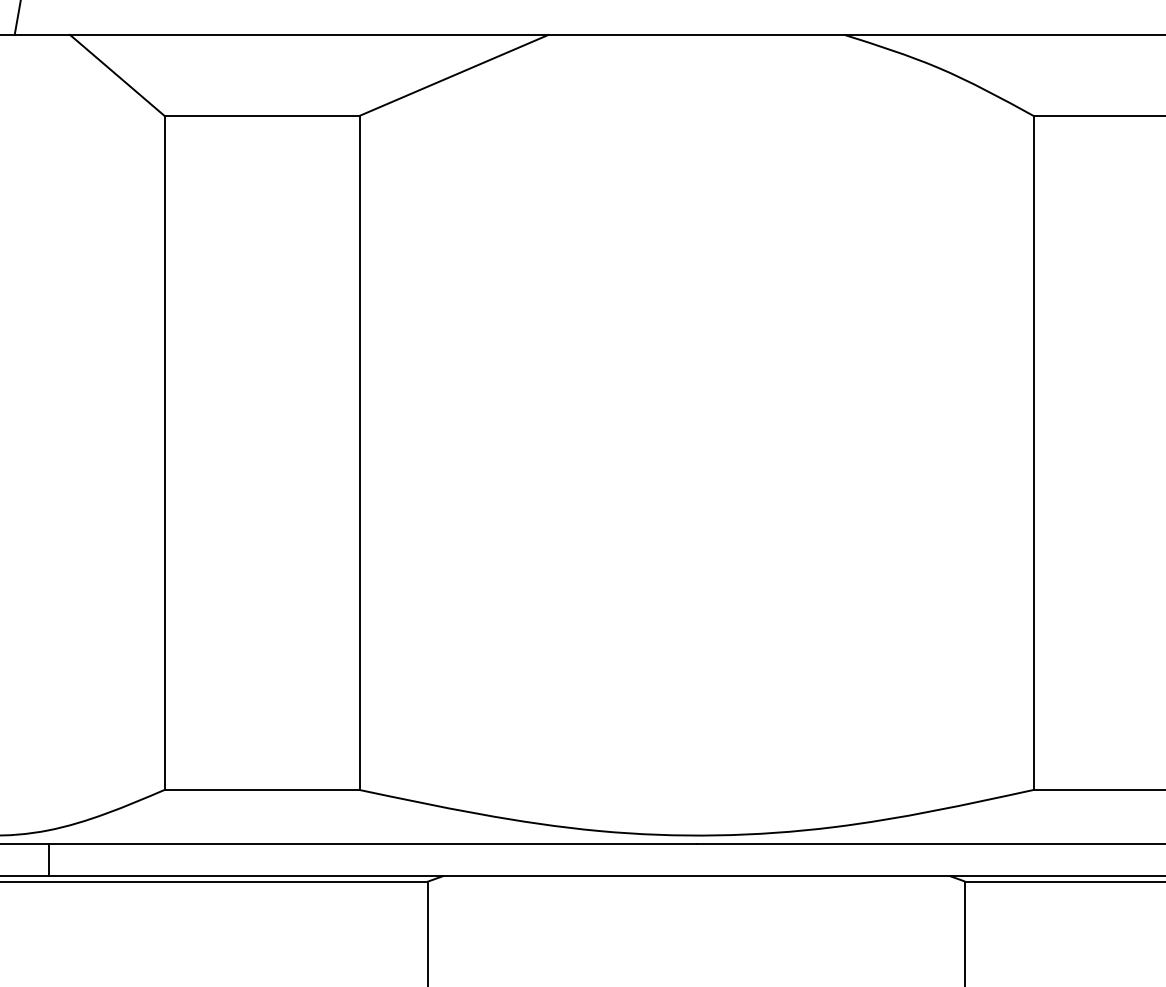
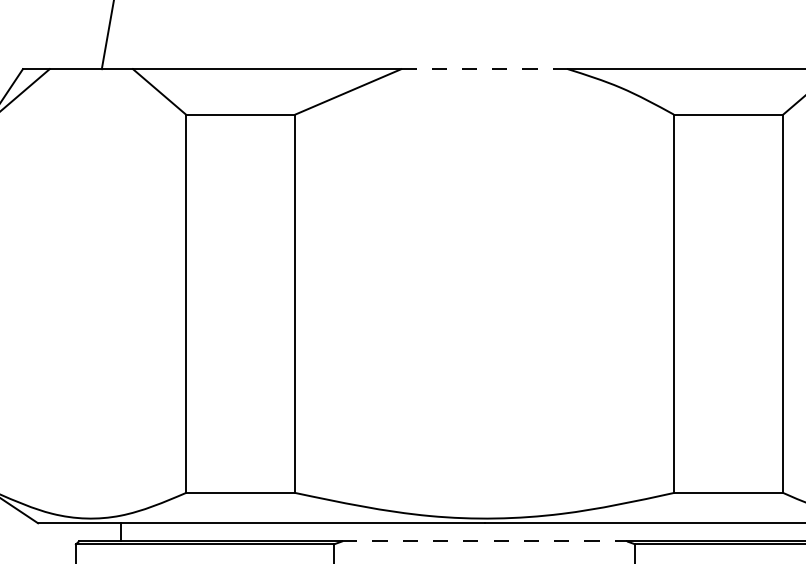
line: (698, 35) -> (485, 69), solid -> dashed
line: (698, 876) -> (485, 541), solid -> dashed

